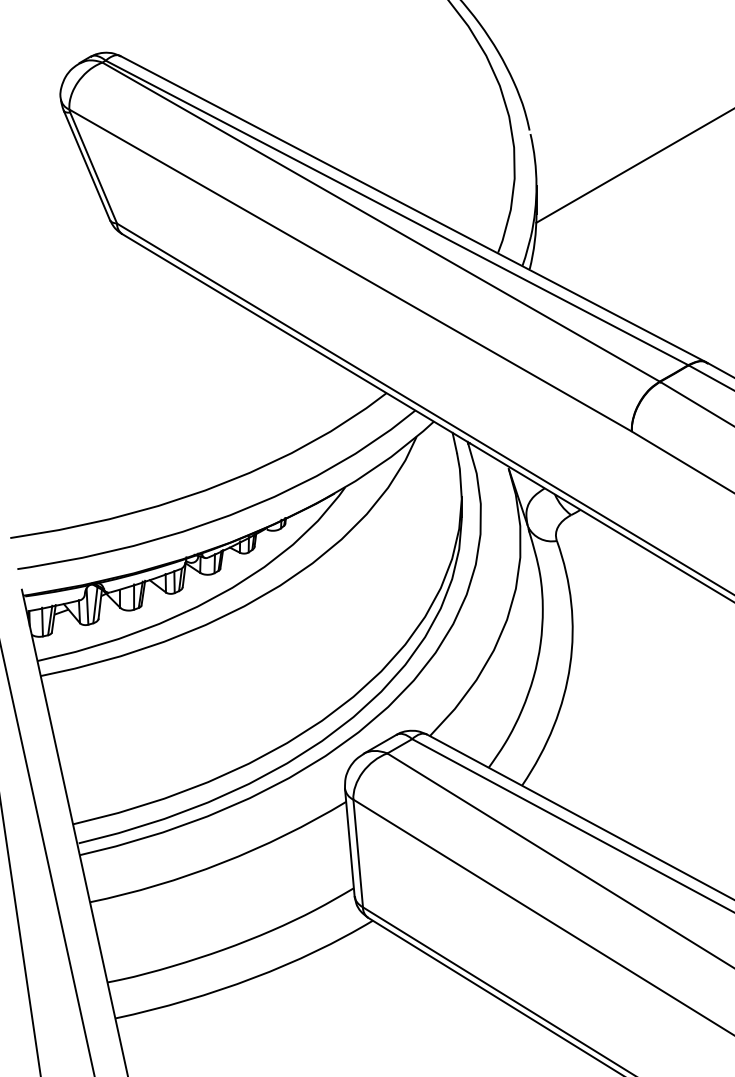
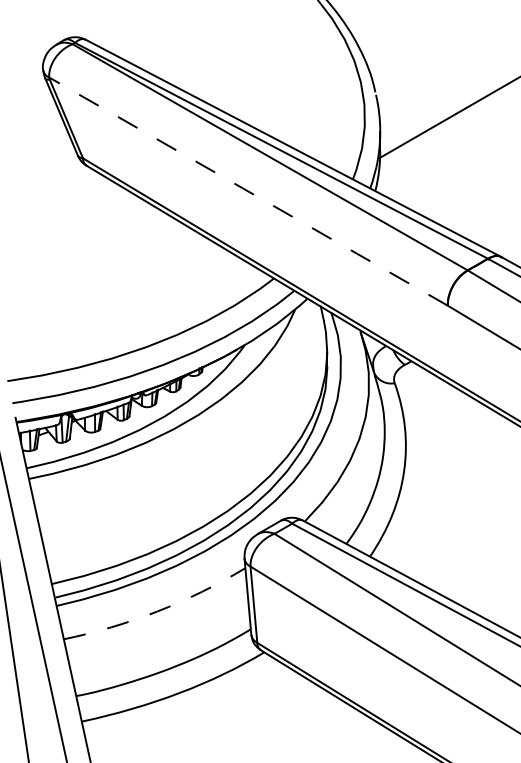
line: (349, 269) -> (247, 190), solid -> dashed
arc: (222, 862) -> (157, 611), solid -> dashed

